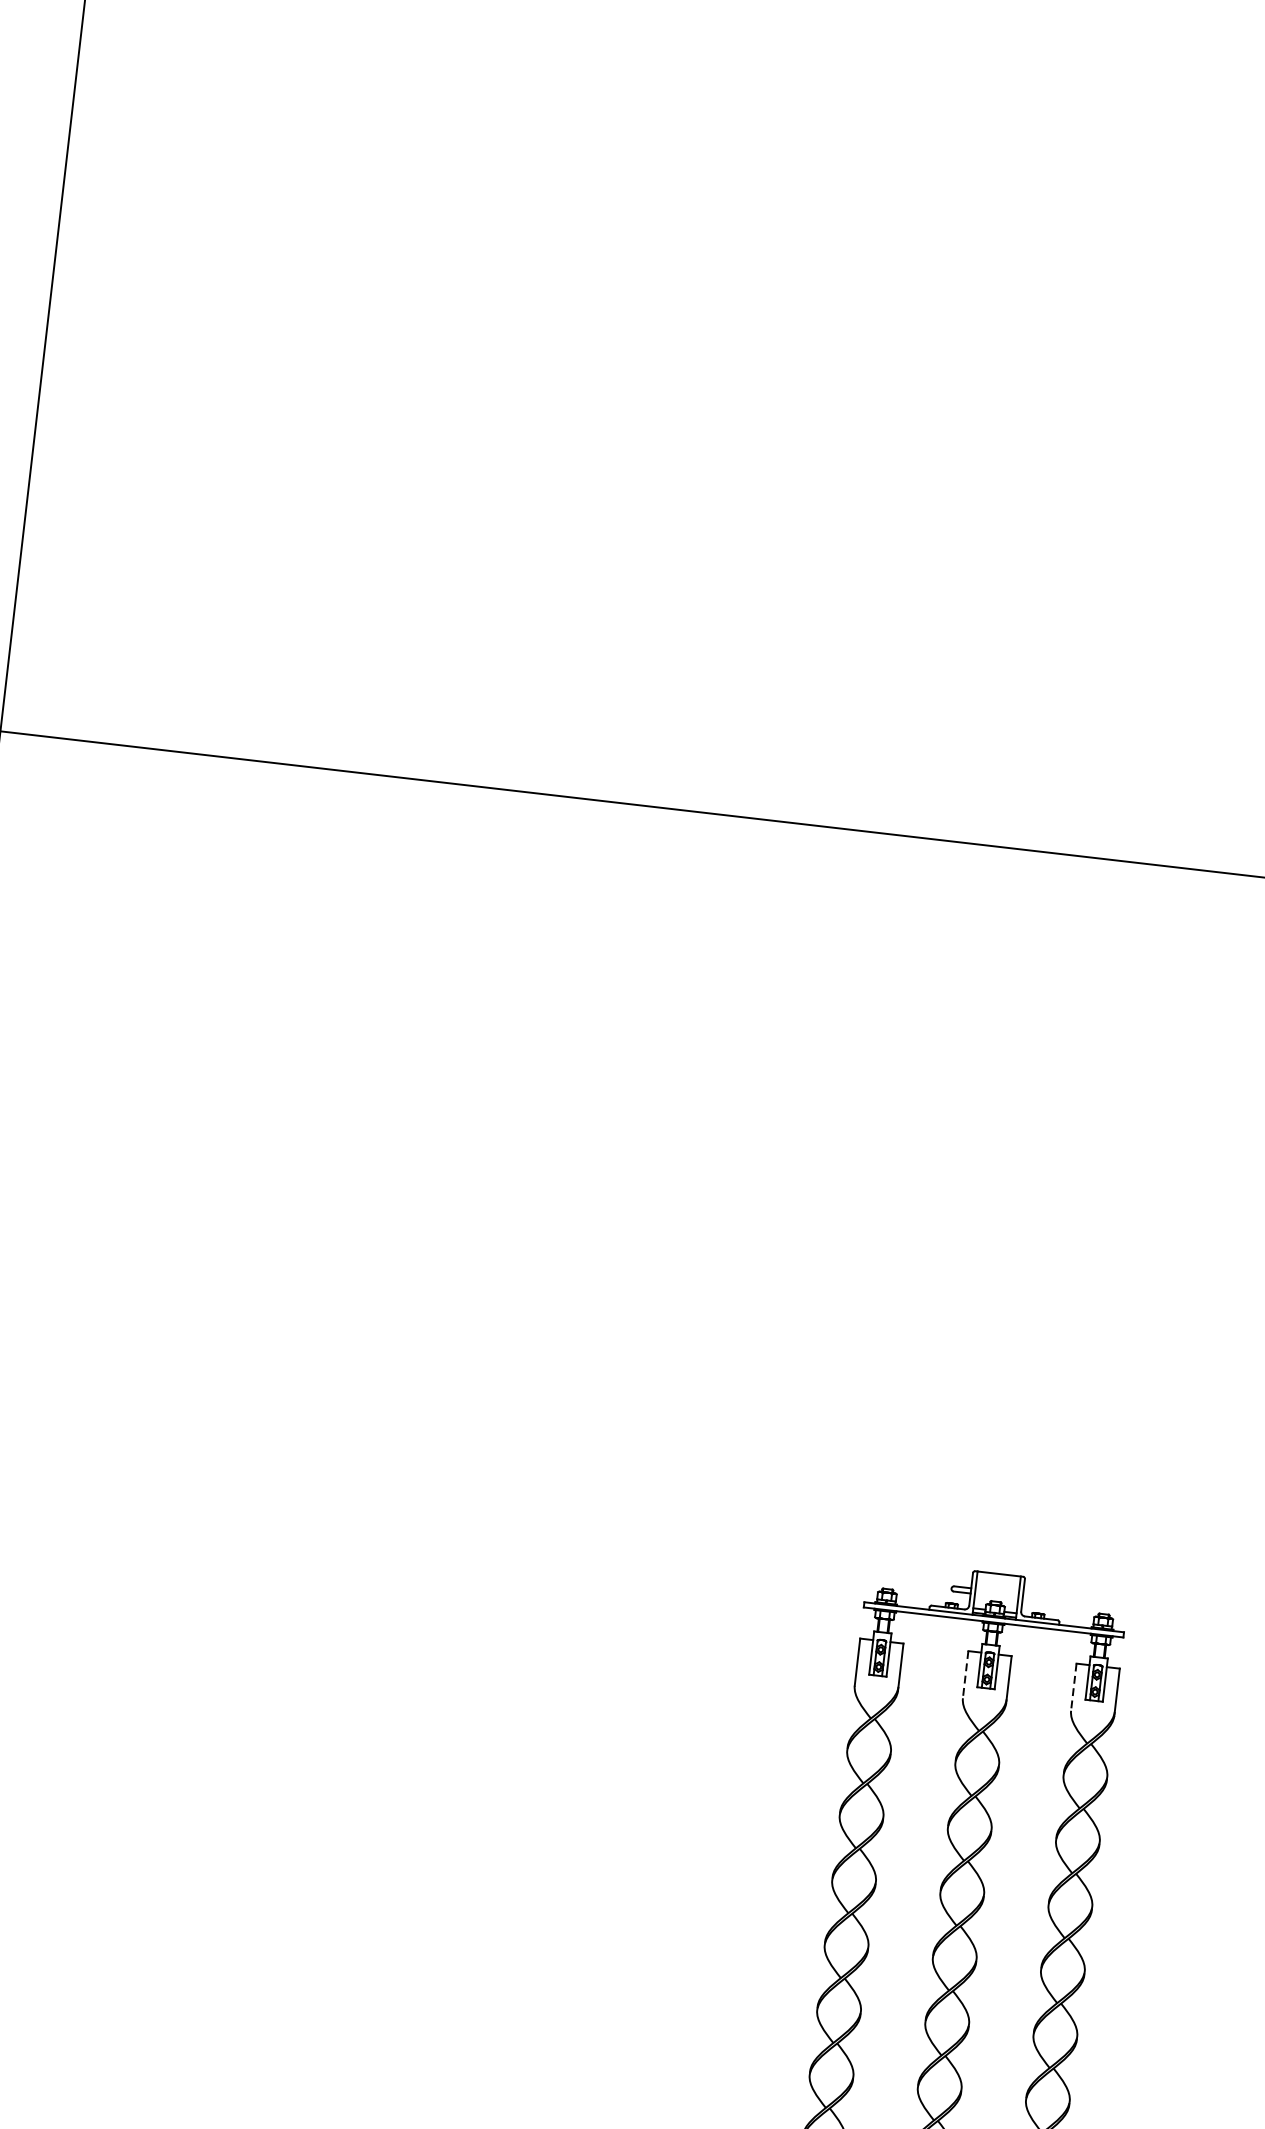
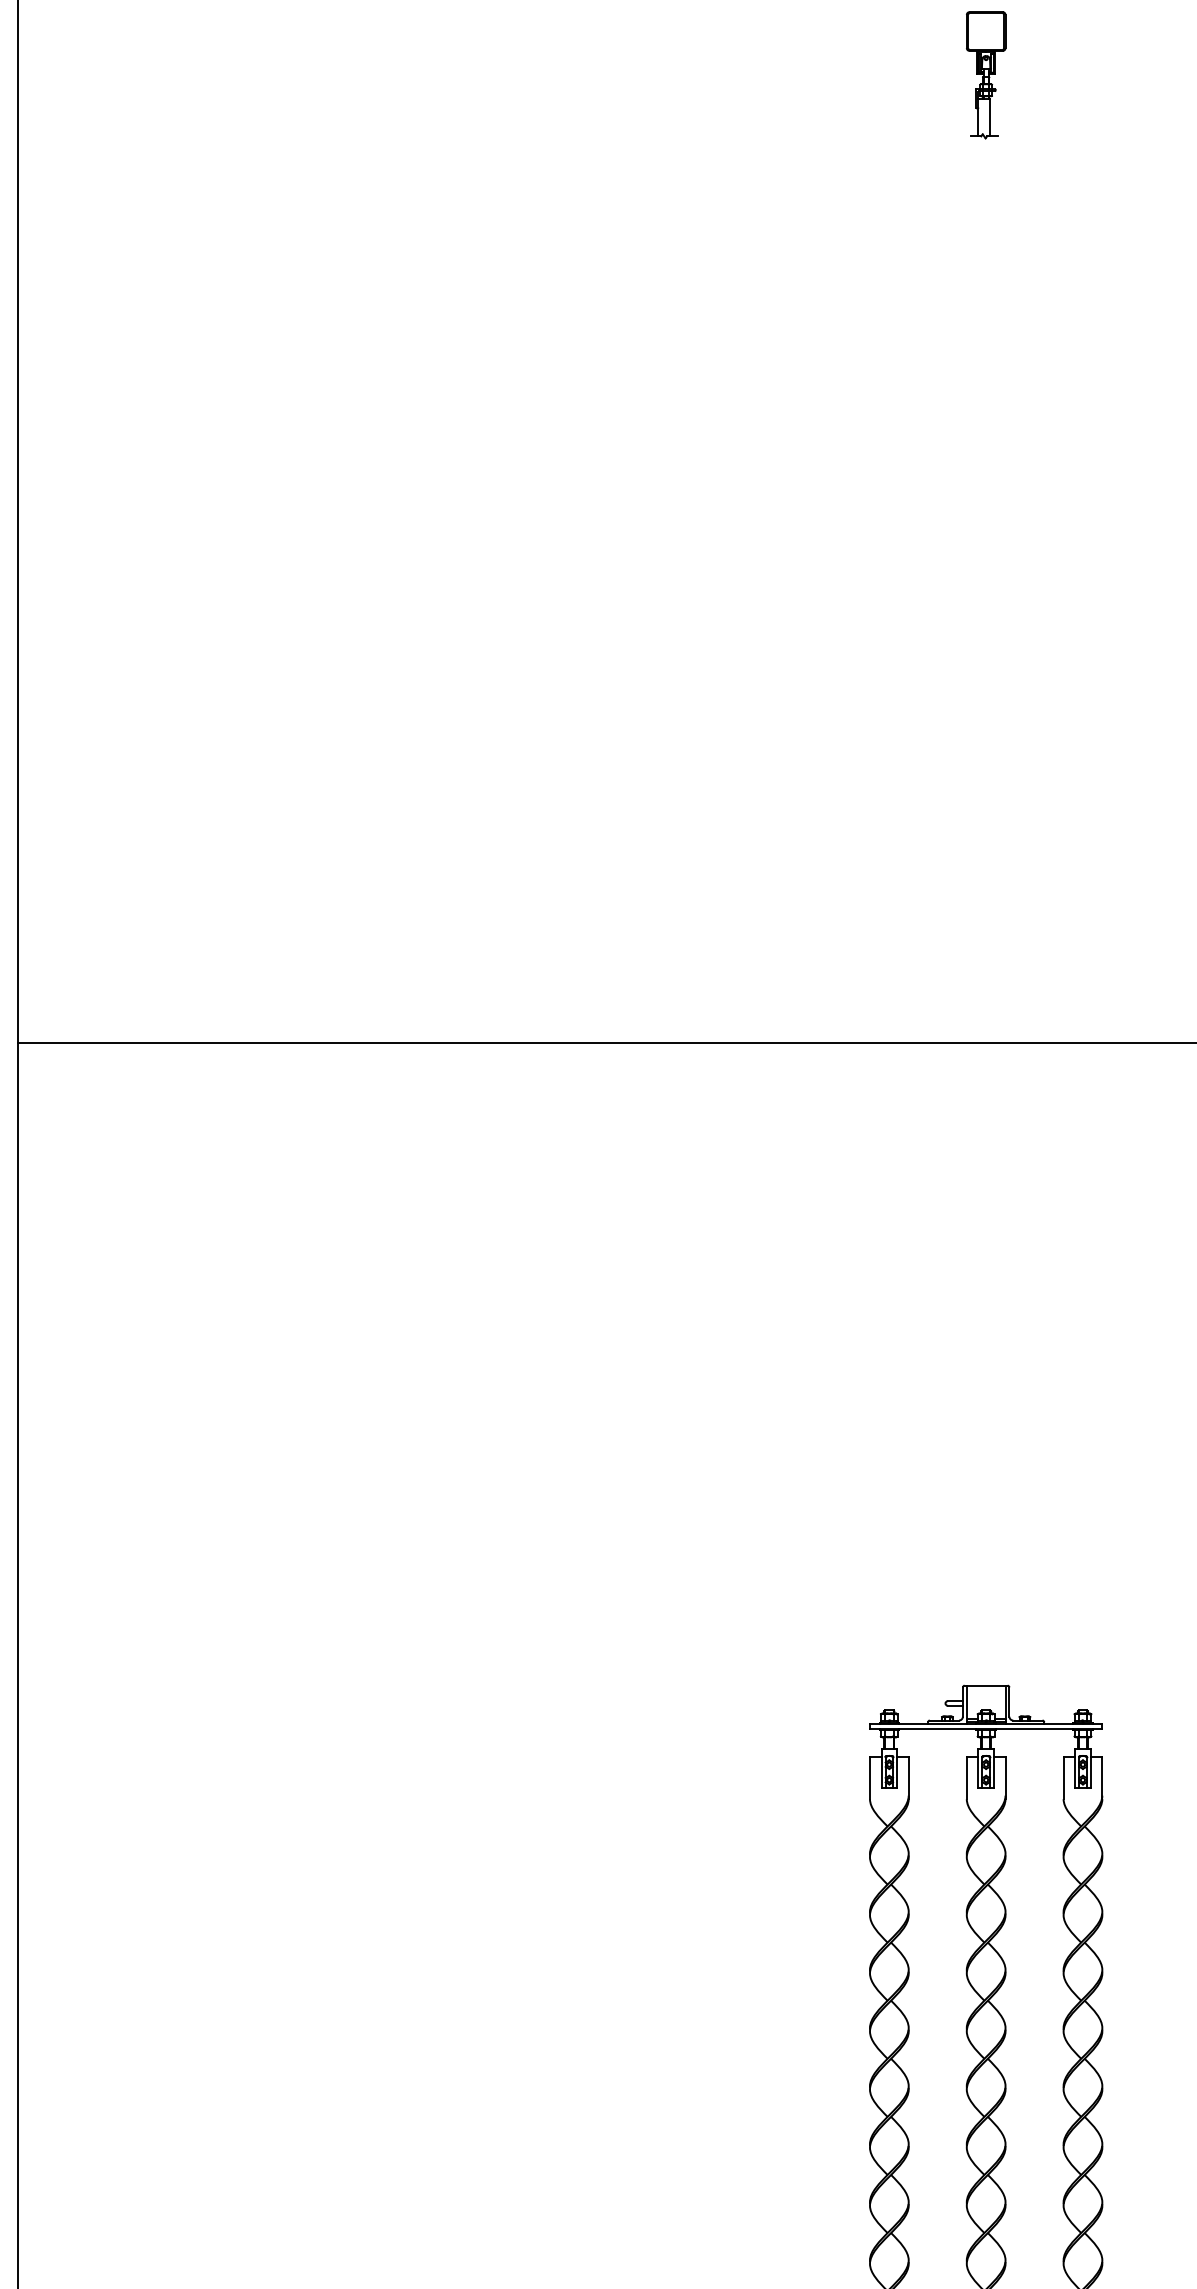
line: (965, 1675) -> (966, 1778), dashed -> solid
line: (1073, 1687) -> (1063, 1778), dashed -> solid

